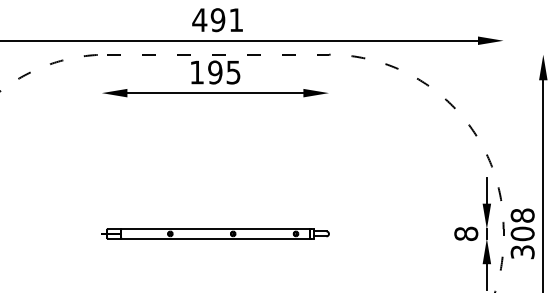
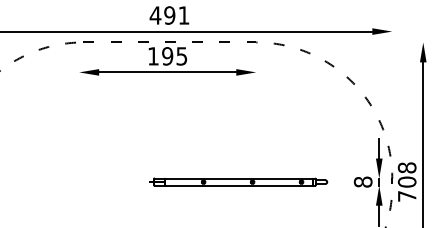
part: (215, 233) -> (238, 181), moved
text: (521, 252) -> (406, 196), 308 -> 708

